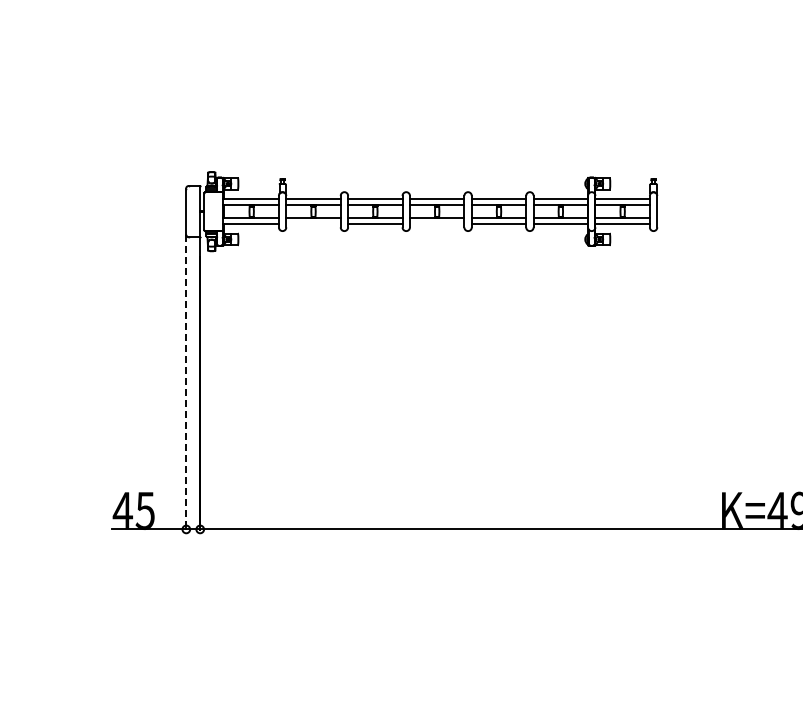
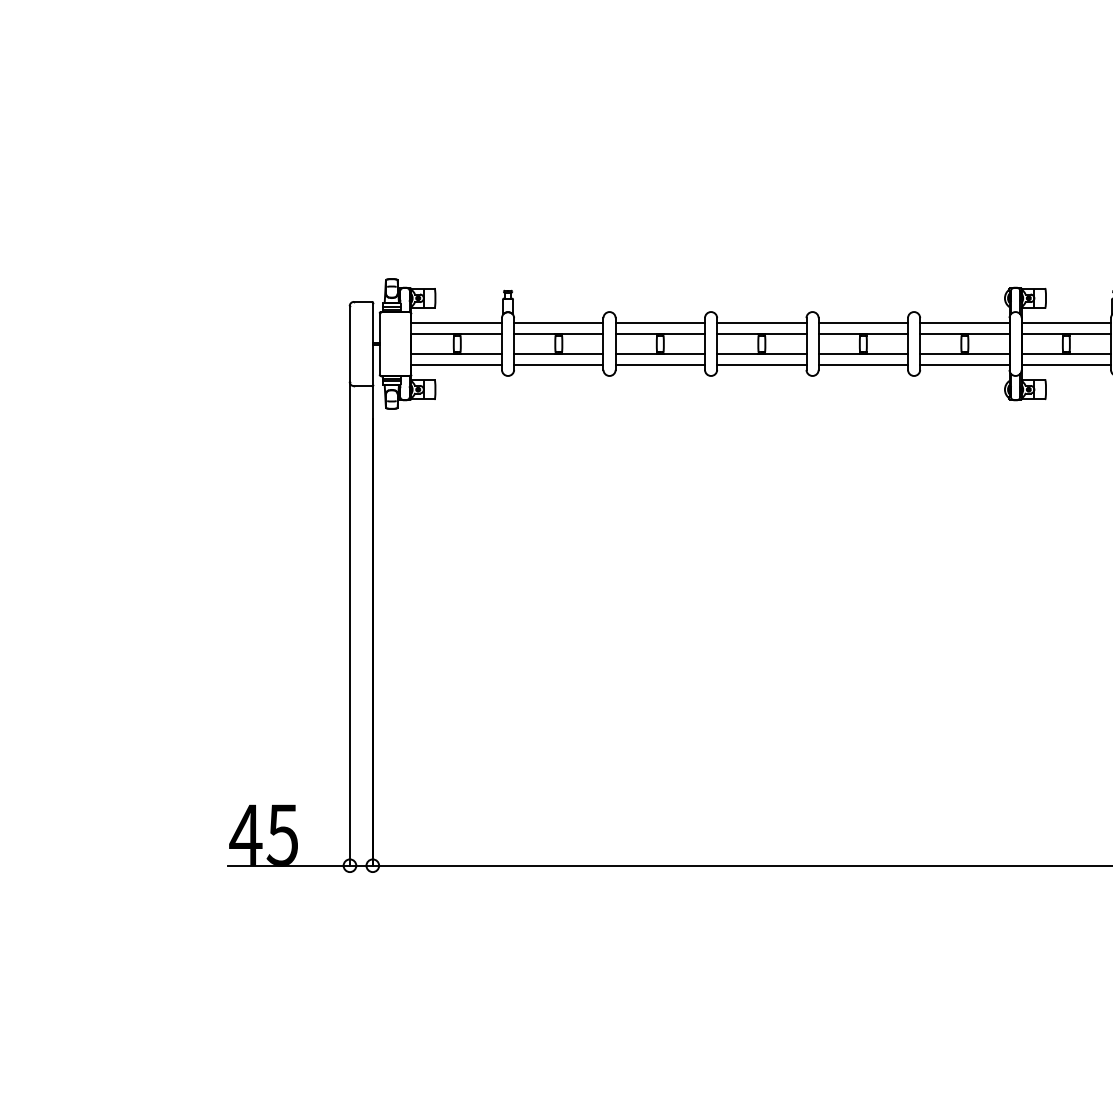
line: (313, 224) -> (558, 365), added
line: (436, 224) -> (760, 365), added
line: (186, 382) -> (350, 624), dashed -> solid

